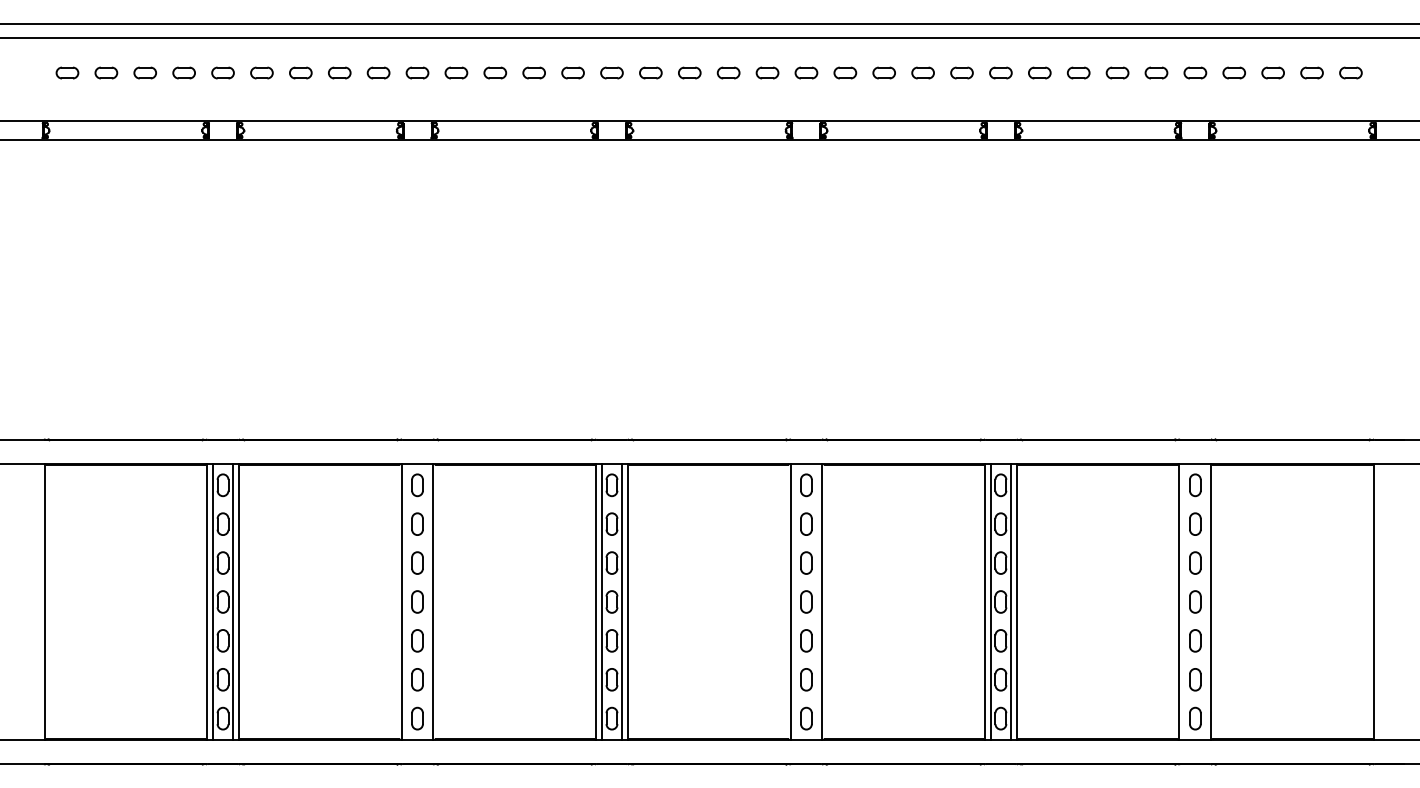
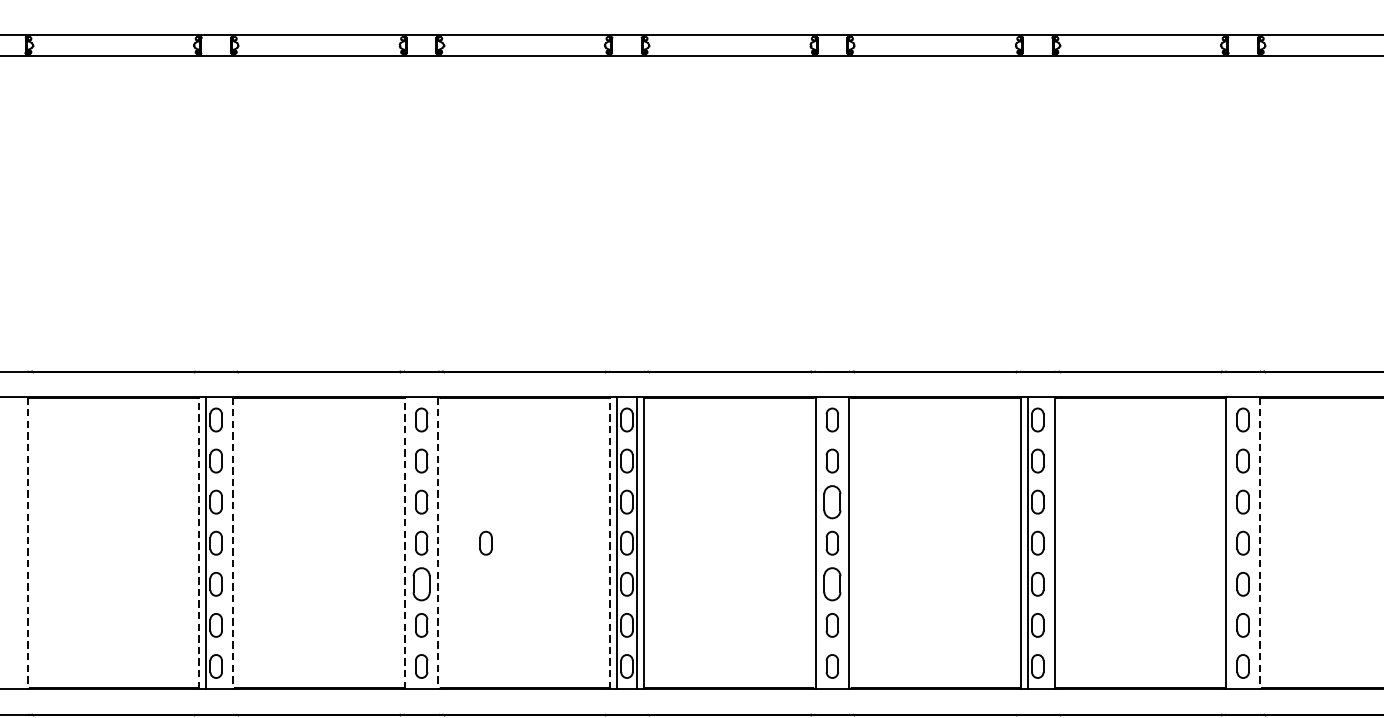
part: (806, 562) -> (832, 501), size x1.4
line: (207, 601) -> (199, 542), solid -> dashed
line: (232, 601) -> (226, 542), removed
line: (401, 601) -> (404, 542), solid -> dashed
part: (478, 601) -> (486, 542), added
line: (596, 601) -> (610, 542), solid -> dashed
line: (1010, 601) -> (1047, 542), removed
line: (44, 602) -> (27, 543), solid -> dashed
line: (239, 602) -> (233, 543), solid -> dashed
line: (433, 602) -> (438, 543), solid -> dashed
line: (1211, 602) -> (1260, 543), solid -> dashed
part: (417, 640) -> (421, 583), size x1.4
part: (806, 640) -> (832, 583), size x1.4

